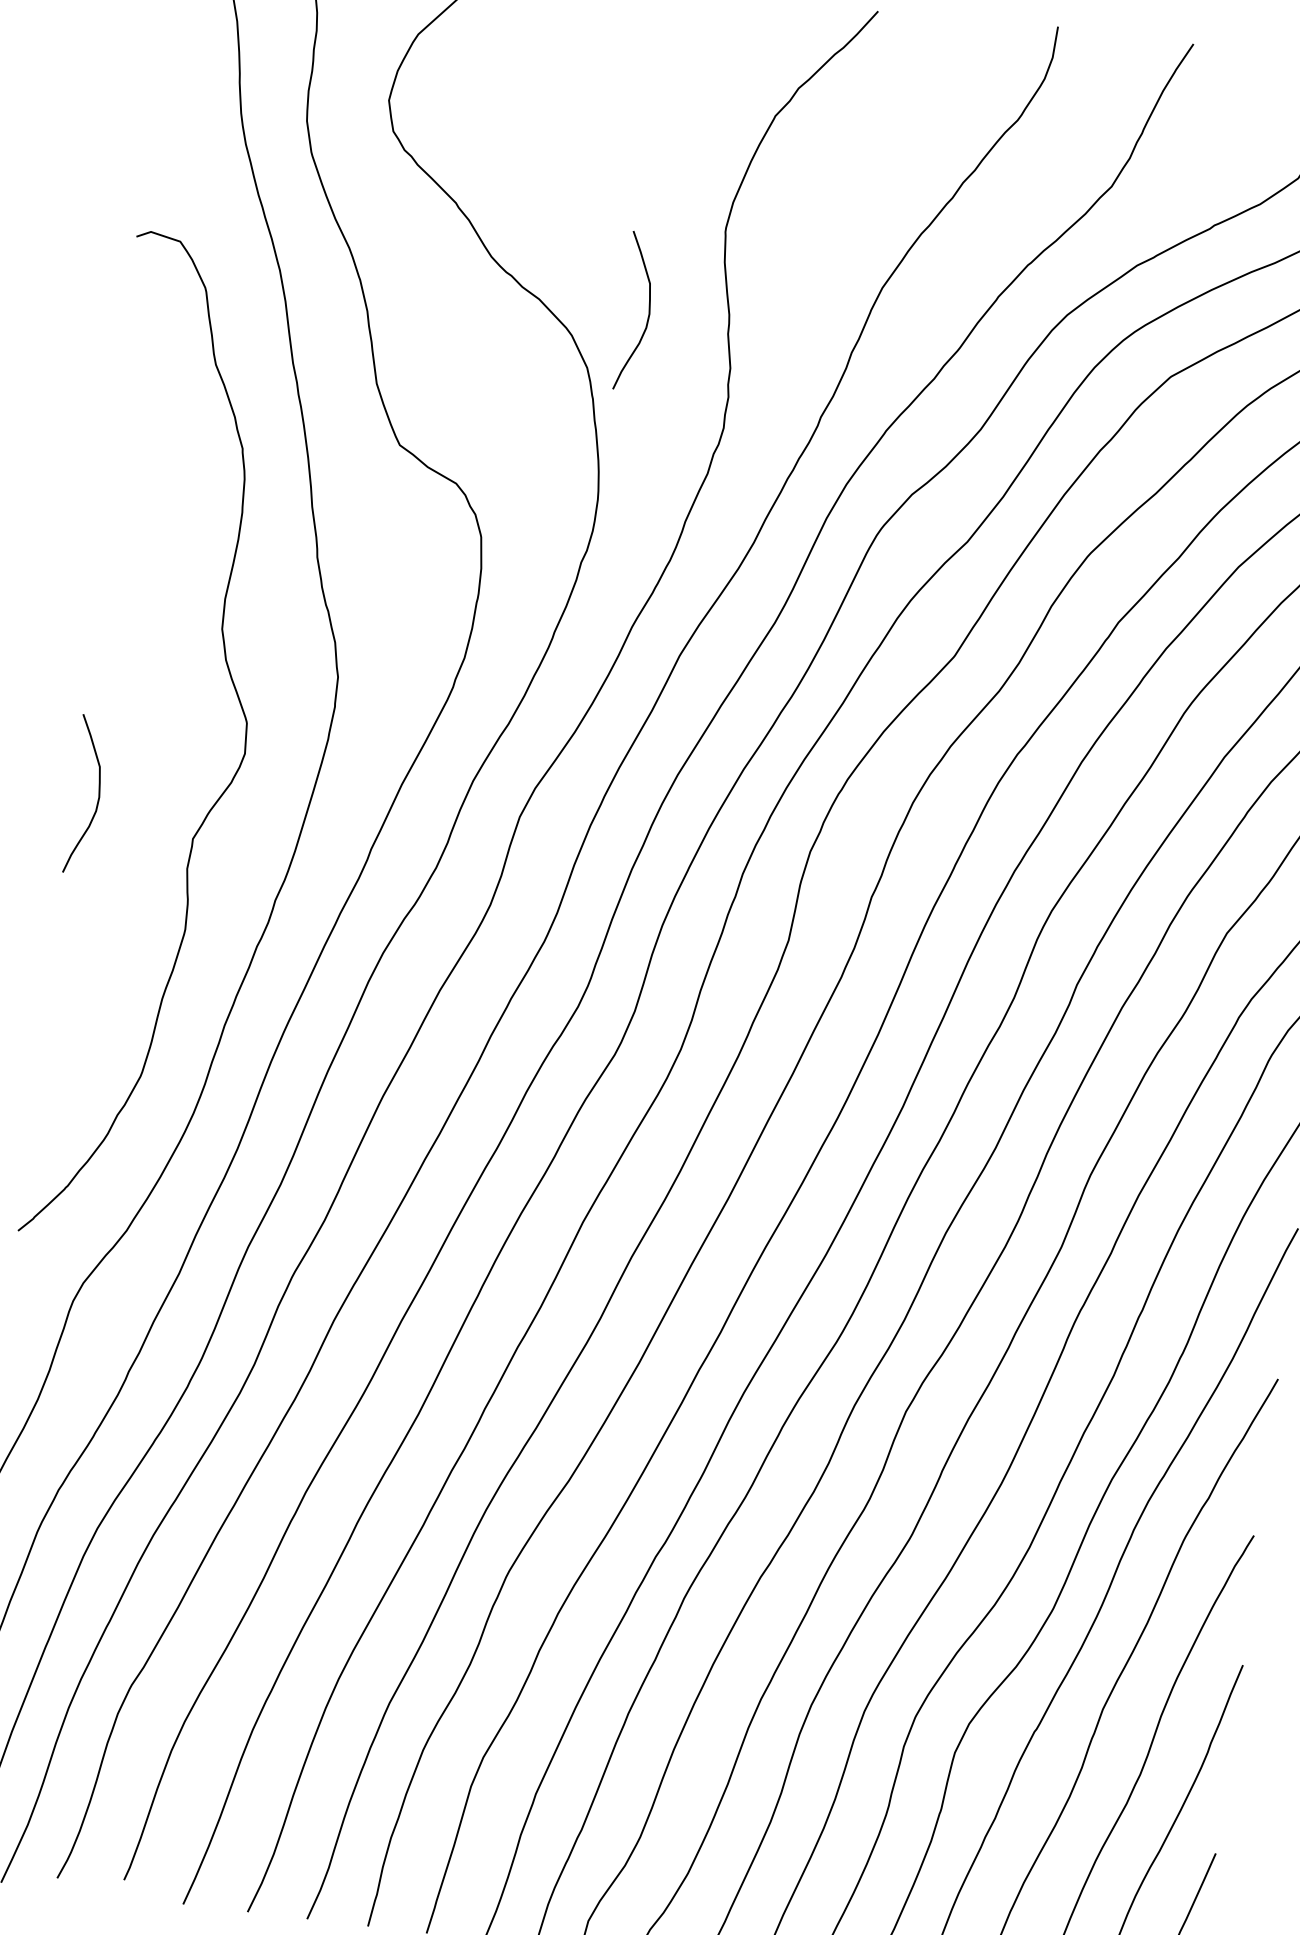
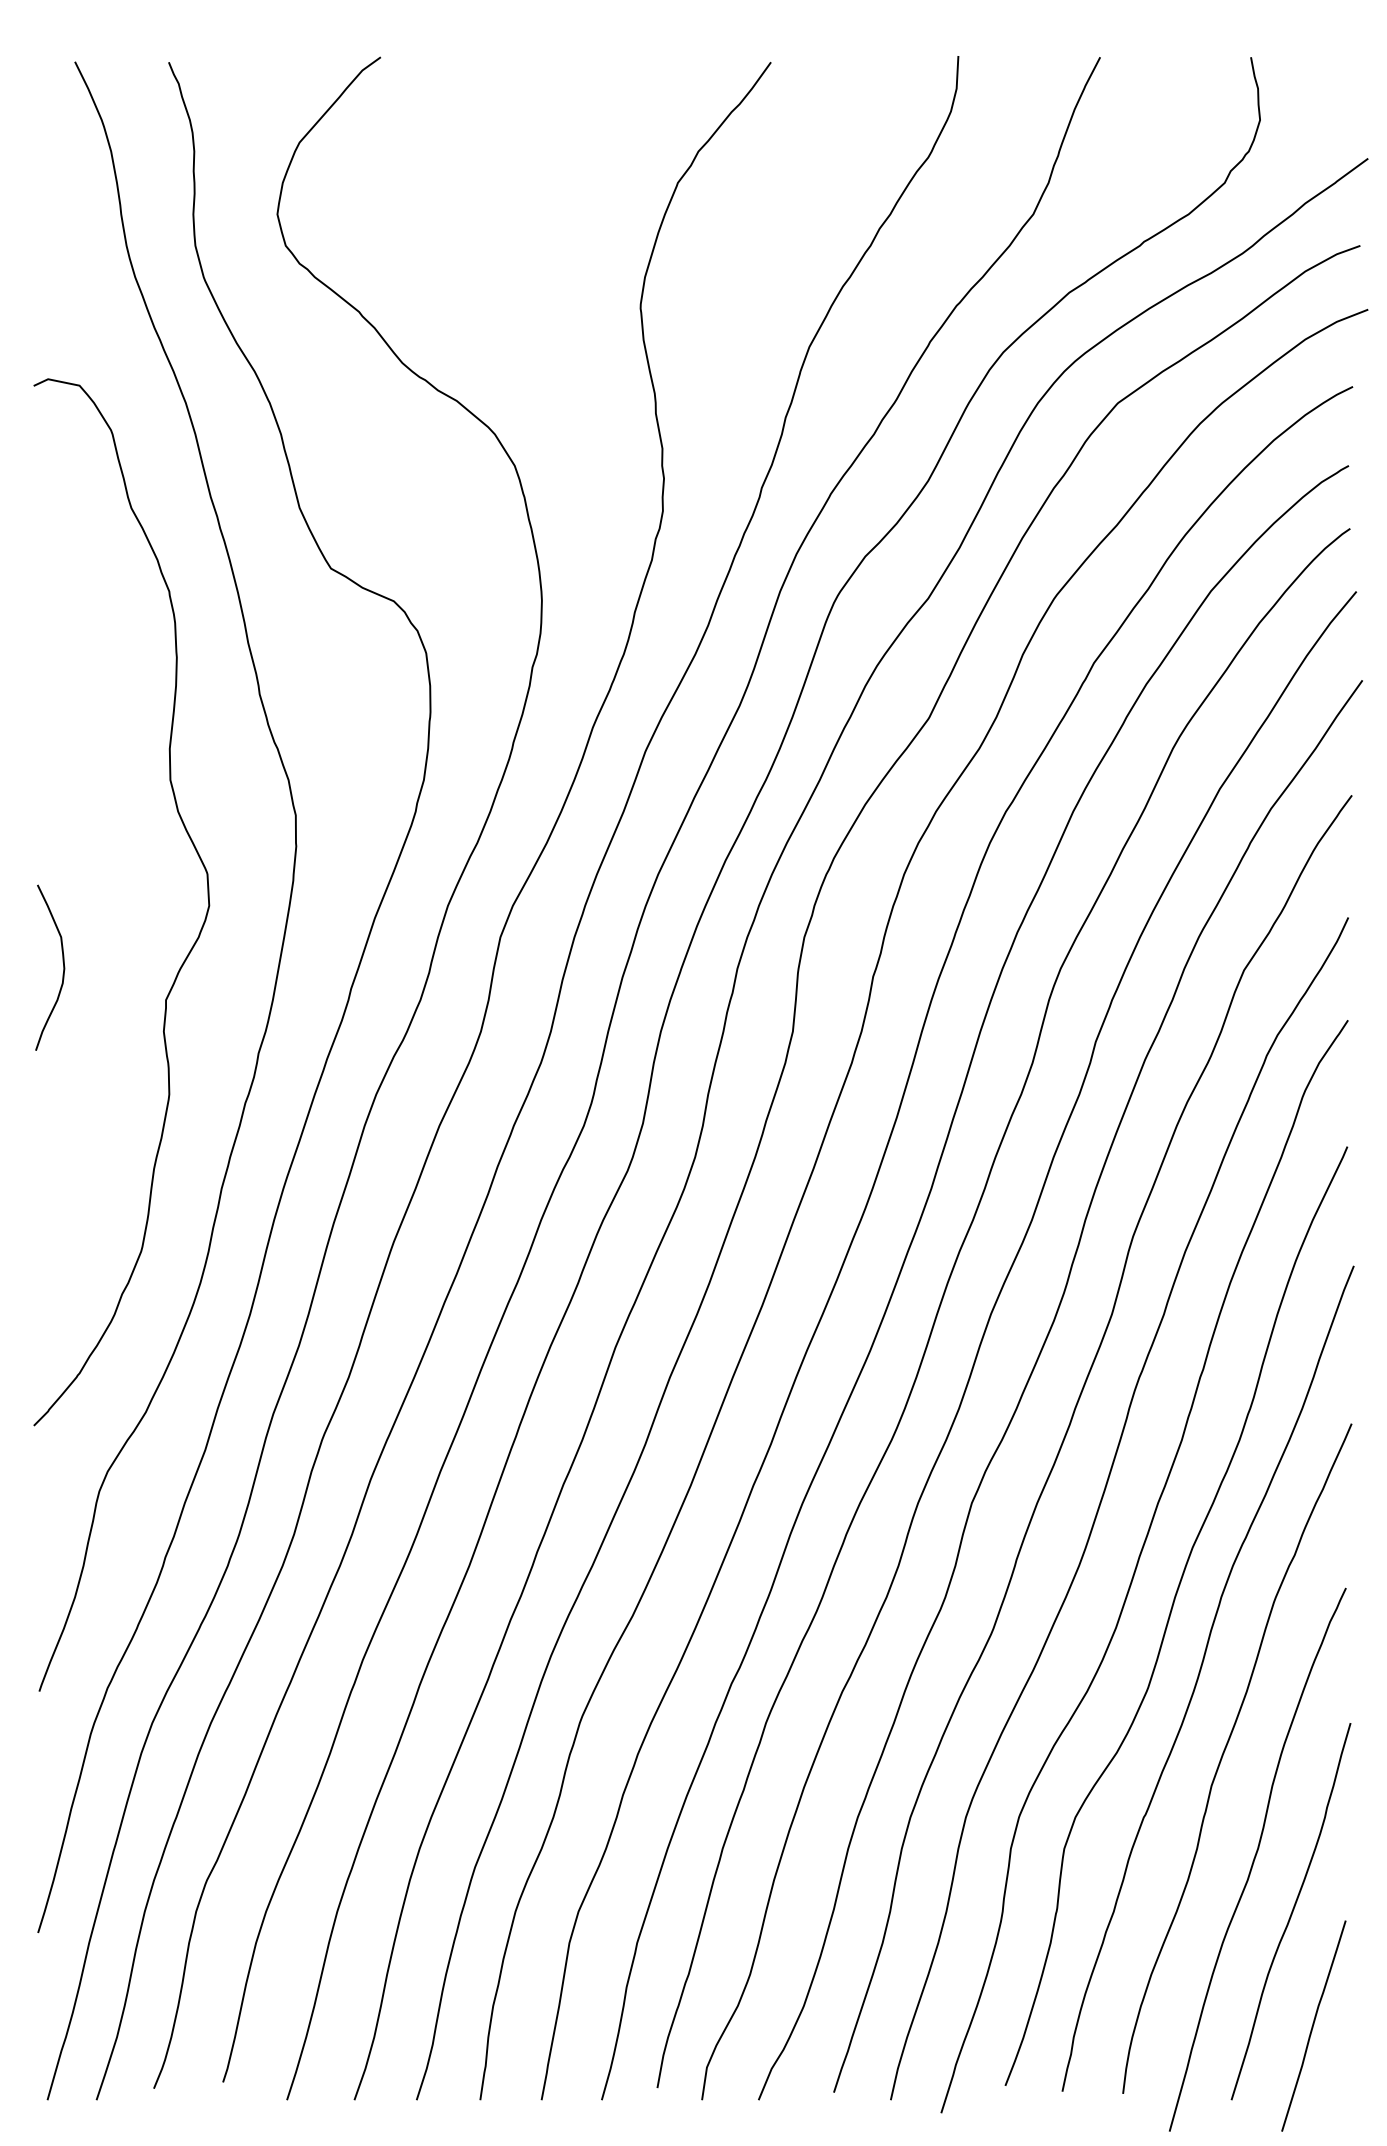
curve: (648, 307) -> (570, 396), removed

